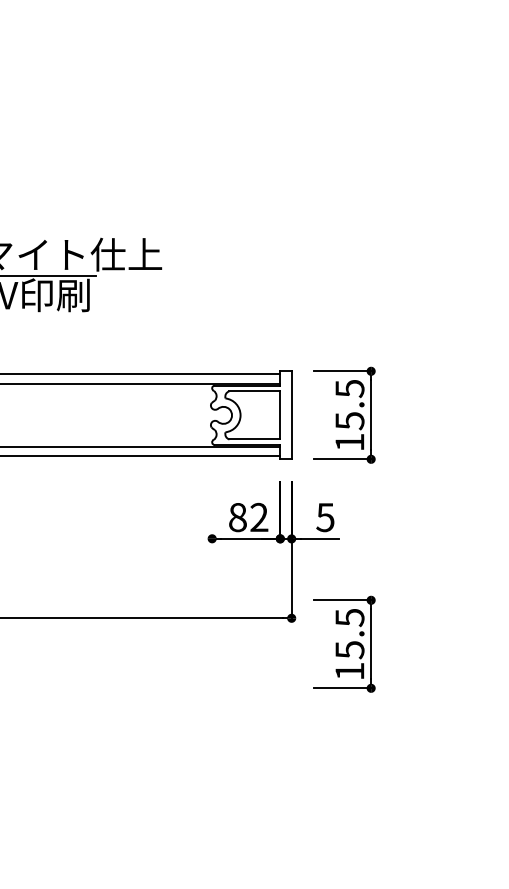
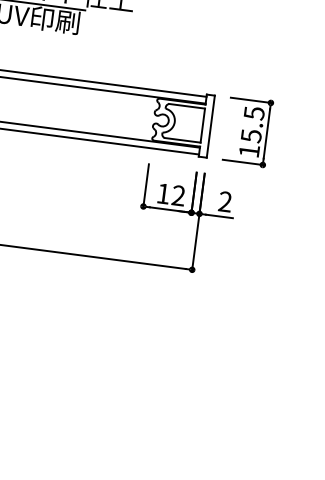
line: (212, 508) -> (146, 185), added
text: (237, 517) -> (163, 193), 82 -> 12
text: (325, 517) -> (225, 201), 5 -> 2
part: (344, 643) -> (227, 292), removed

